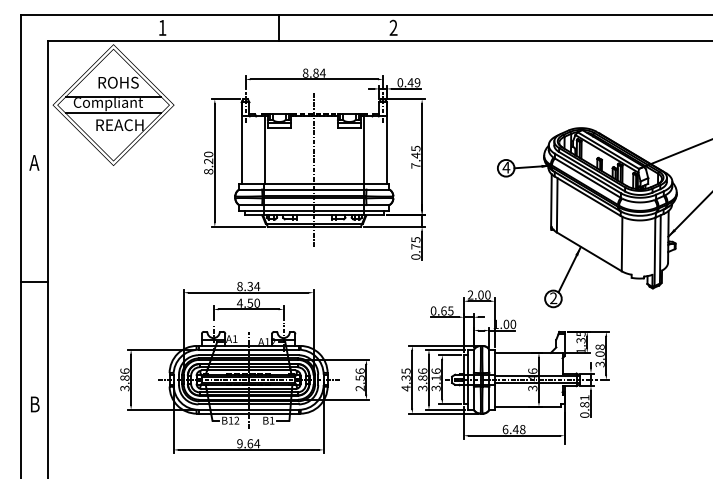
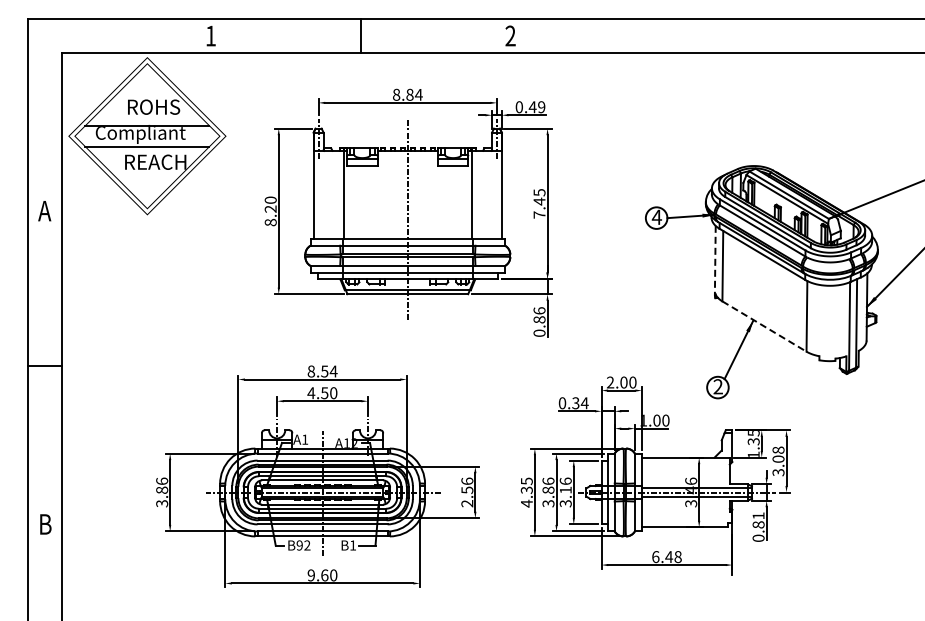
line: (551, 200) -> (715, 260), solid -> dashed
text: (415, 243) -> (539, 315), 0.75 -> 0.86
line: (589, 251) -> (764, 326), solid -> dashed
text: (250, 285) -> (324, 370), 8.34 -> 8.54
text: (447, 311) -> (580, 403), 0.65 -> 0.34
text: (230, 420) -> (299, 545), B1 -> B9
text: (257, 443) -> (333, 575), 9.64 -> 9.60

